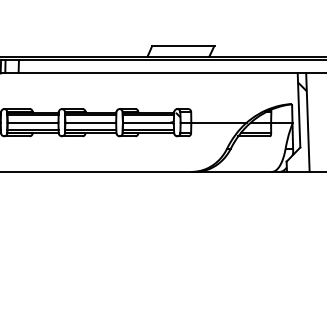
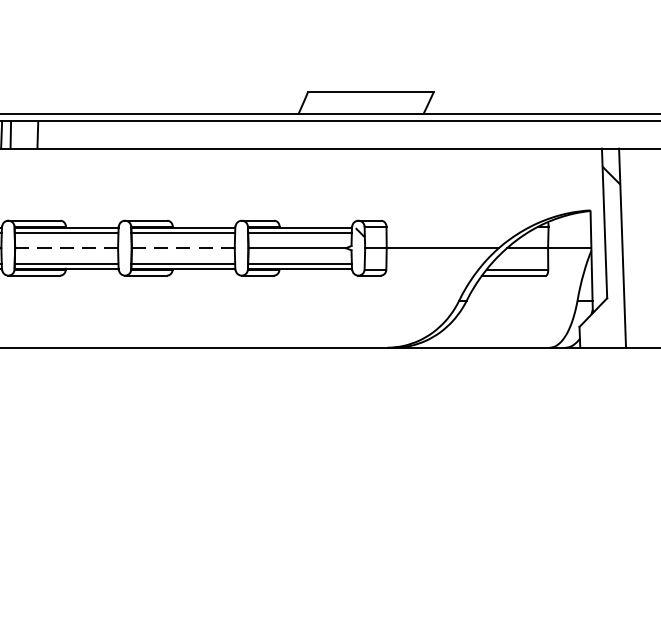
line: (33, 122) -> (67, 247), solid -> dashed
line: (91, 122) -> (184, 247), solid -> dashed

